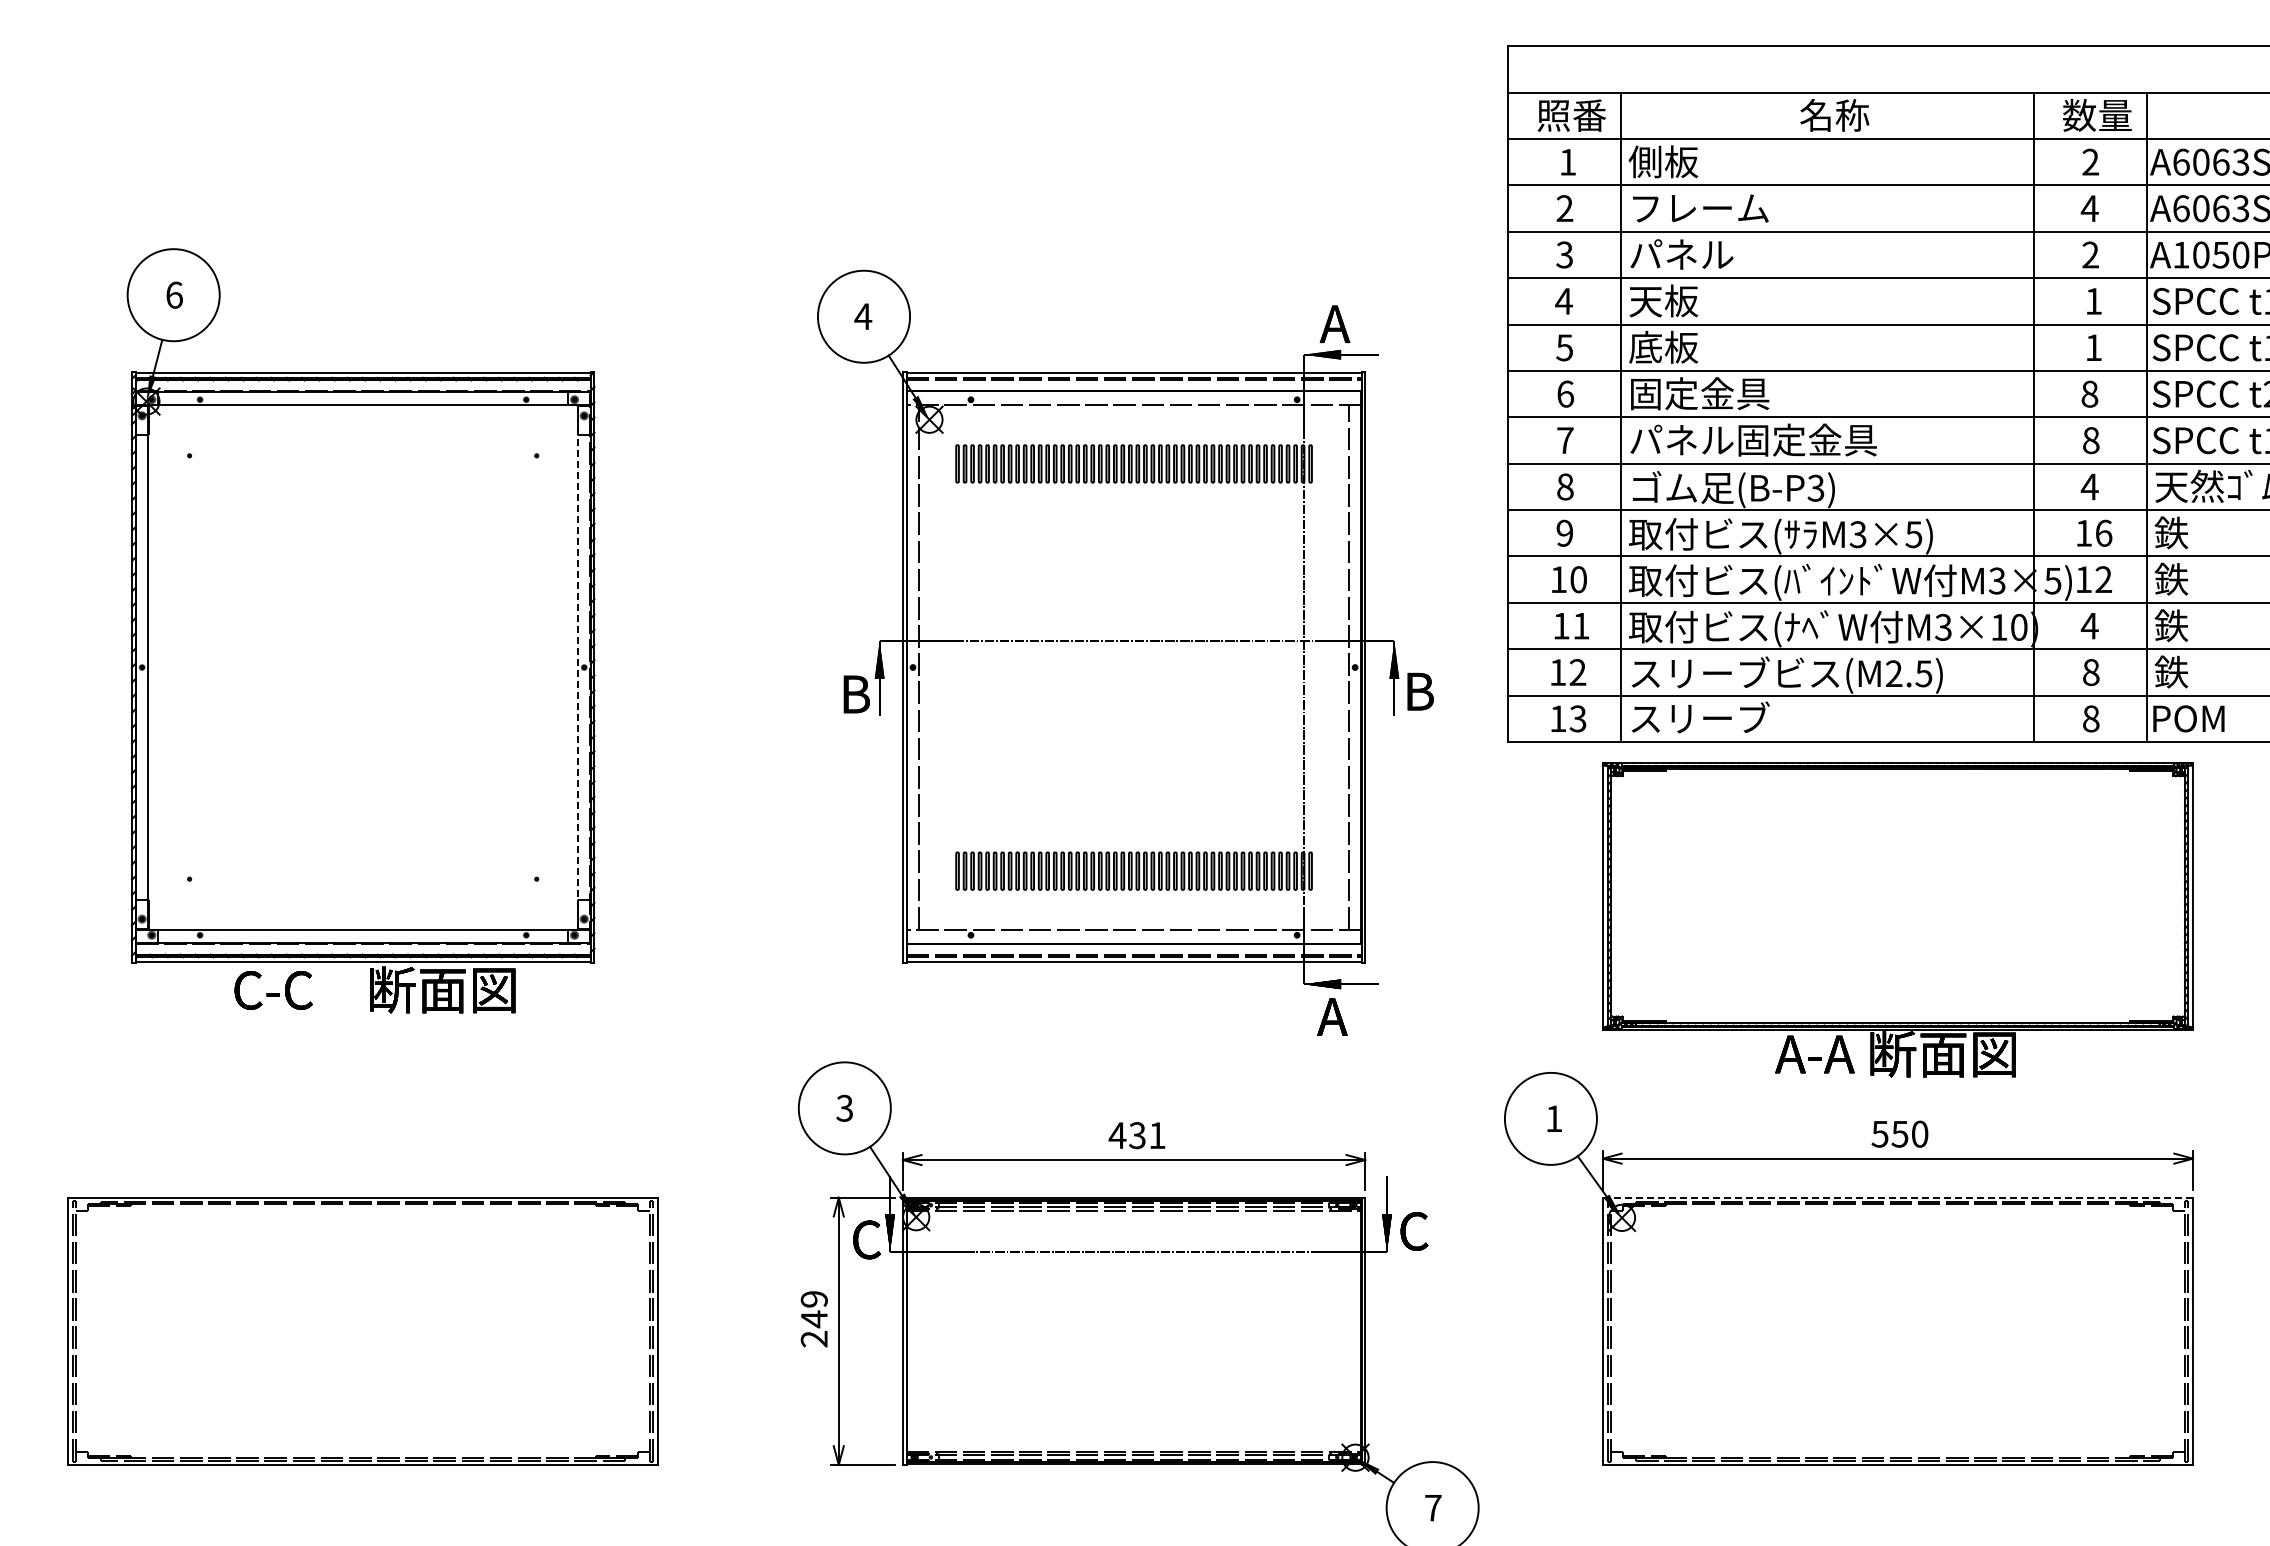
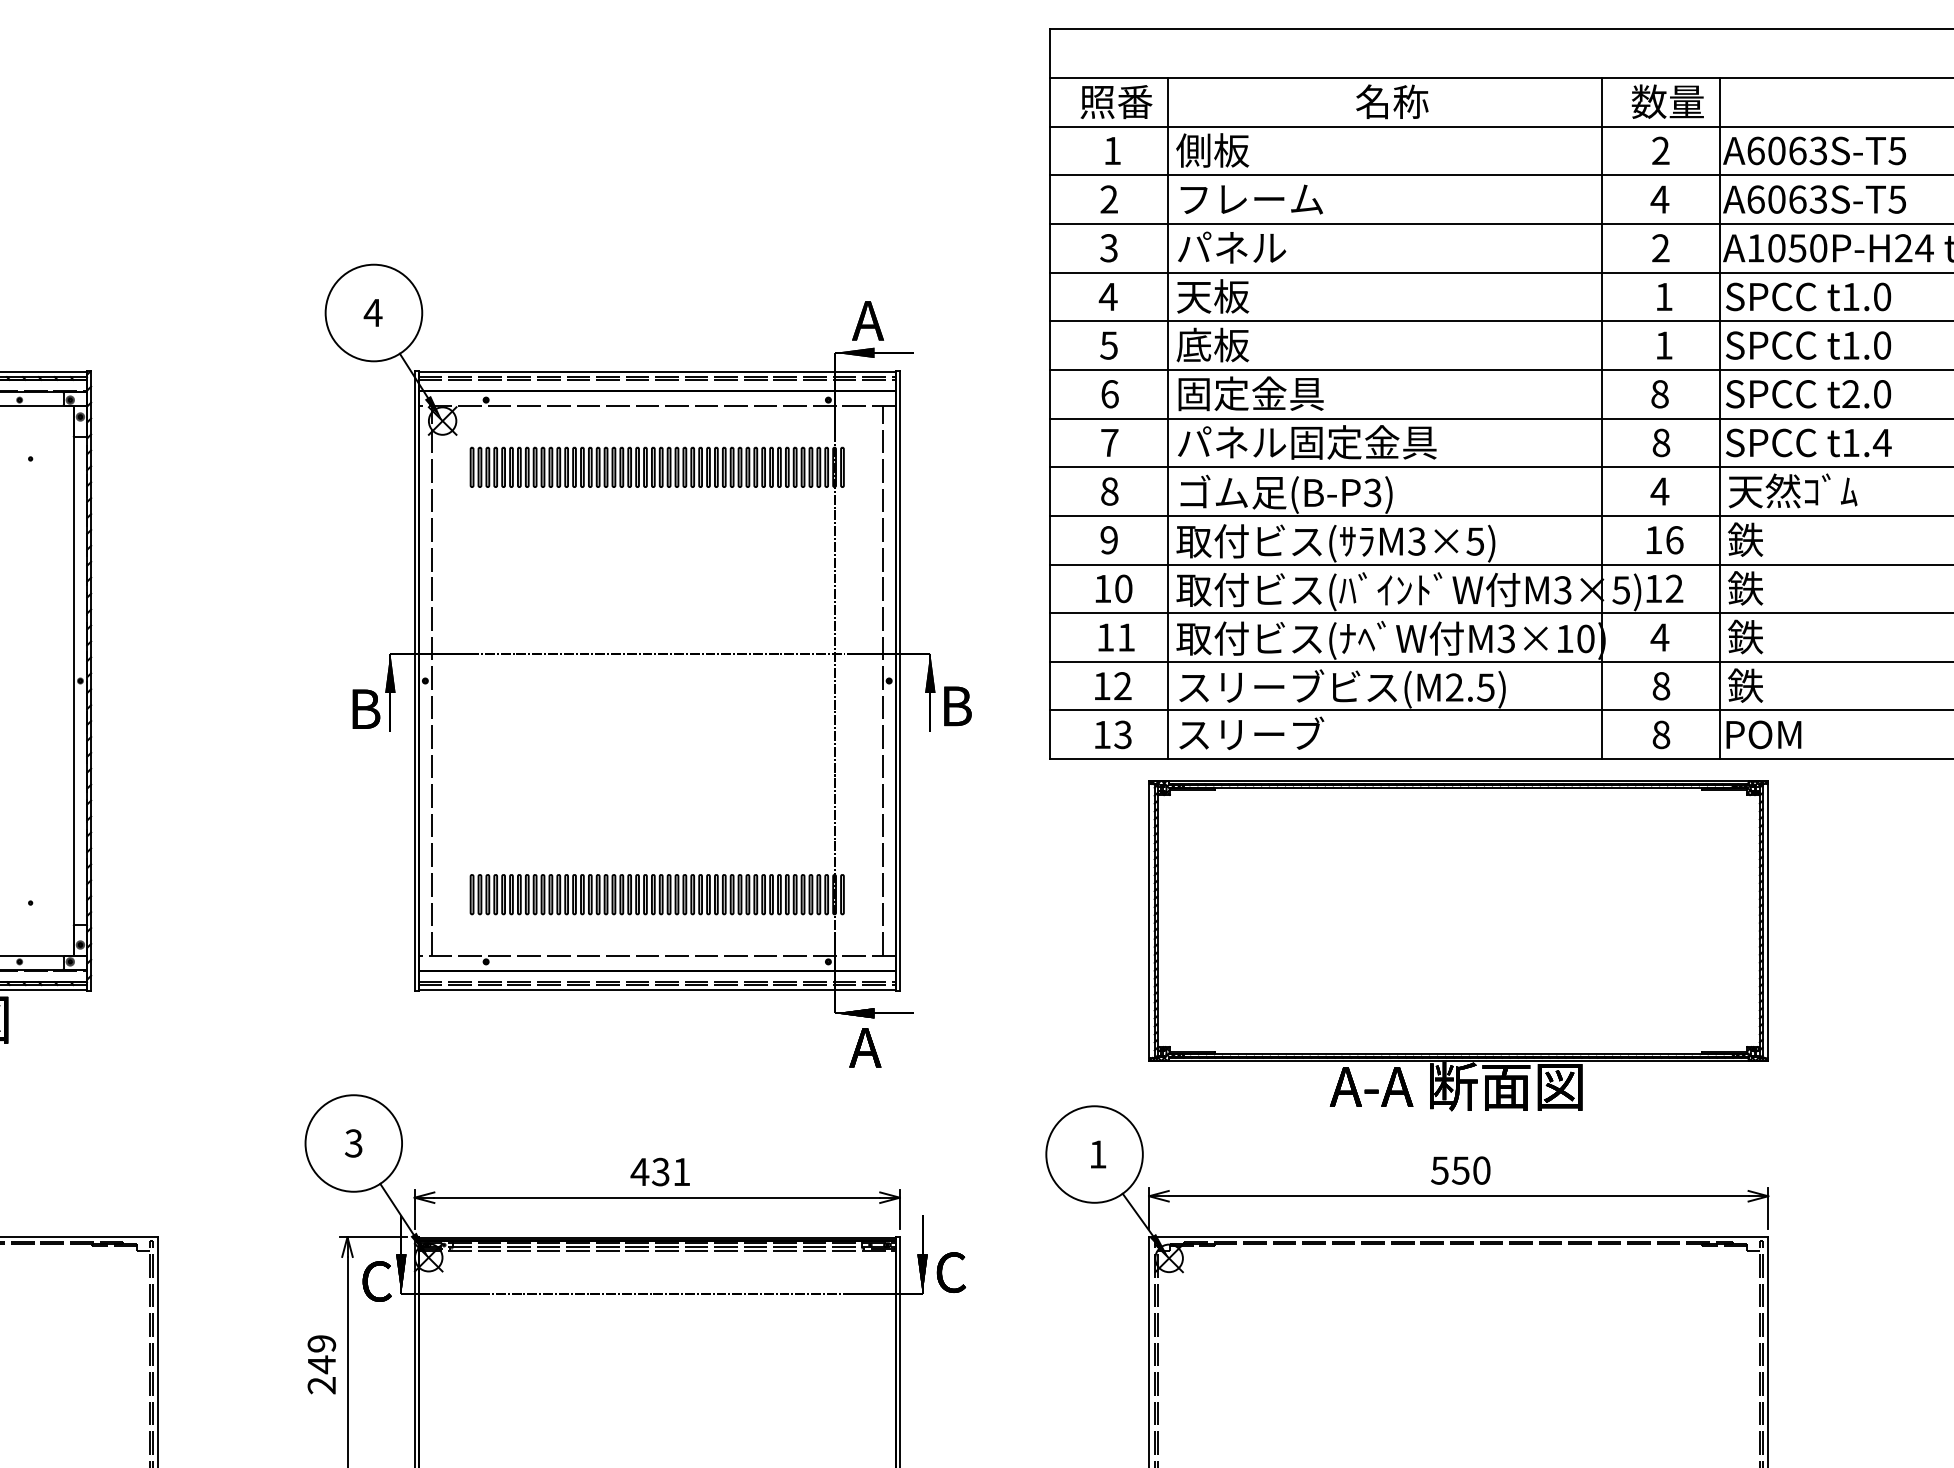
line: (578, 667) -> (74, 680), dashed -> solid
line: (1898, 1197) -> (1459, 1237), dashed -> solid

